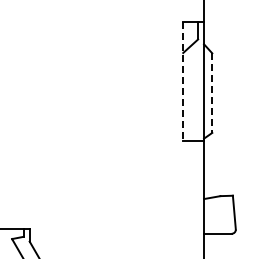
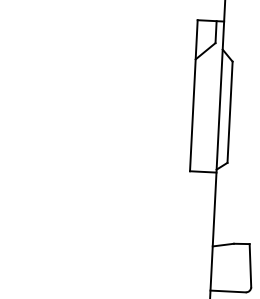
line: (183, 82) -> (194, 96), dashed -> solid
line: (212, 93) -> (230, 112), dashed -> solid

